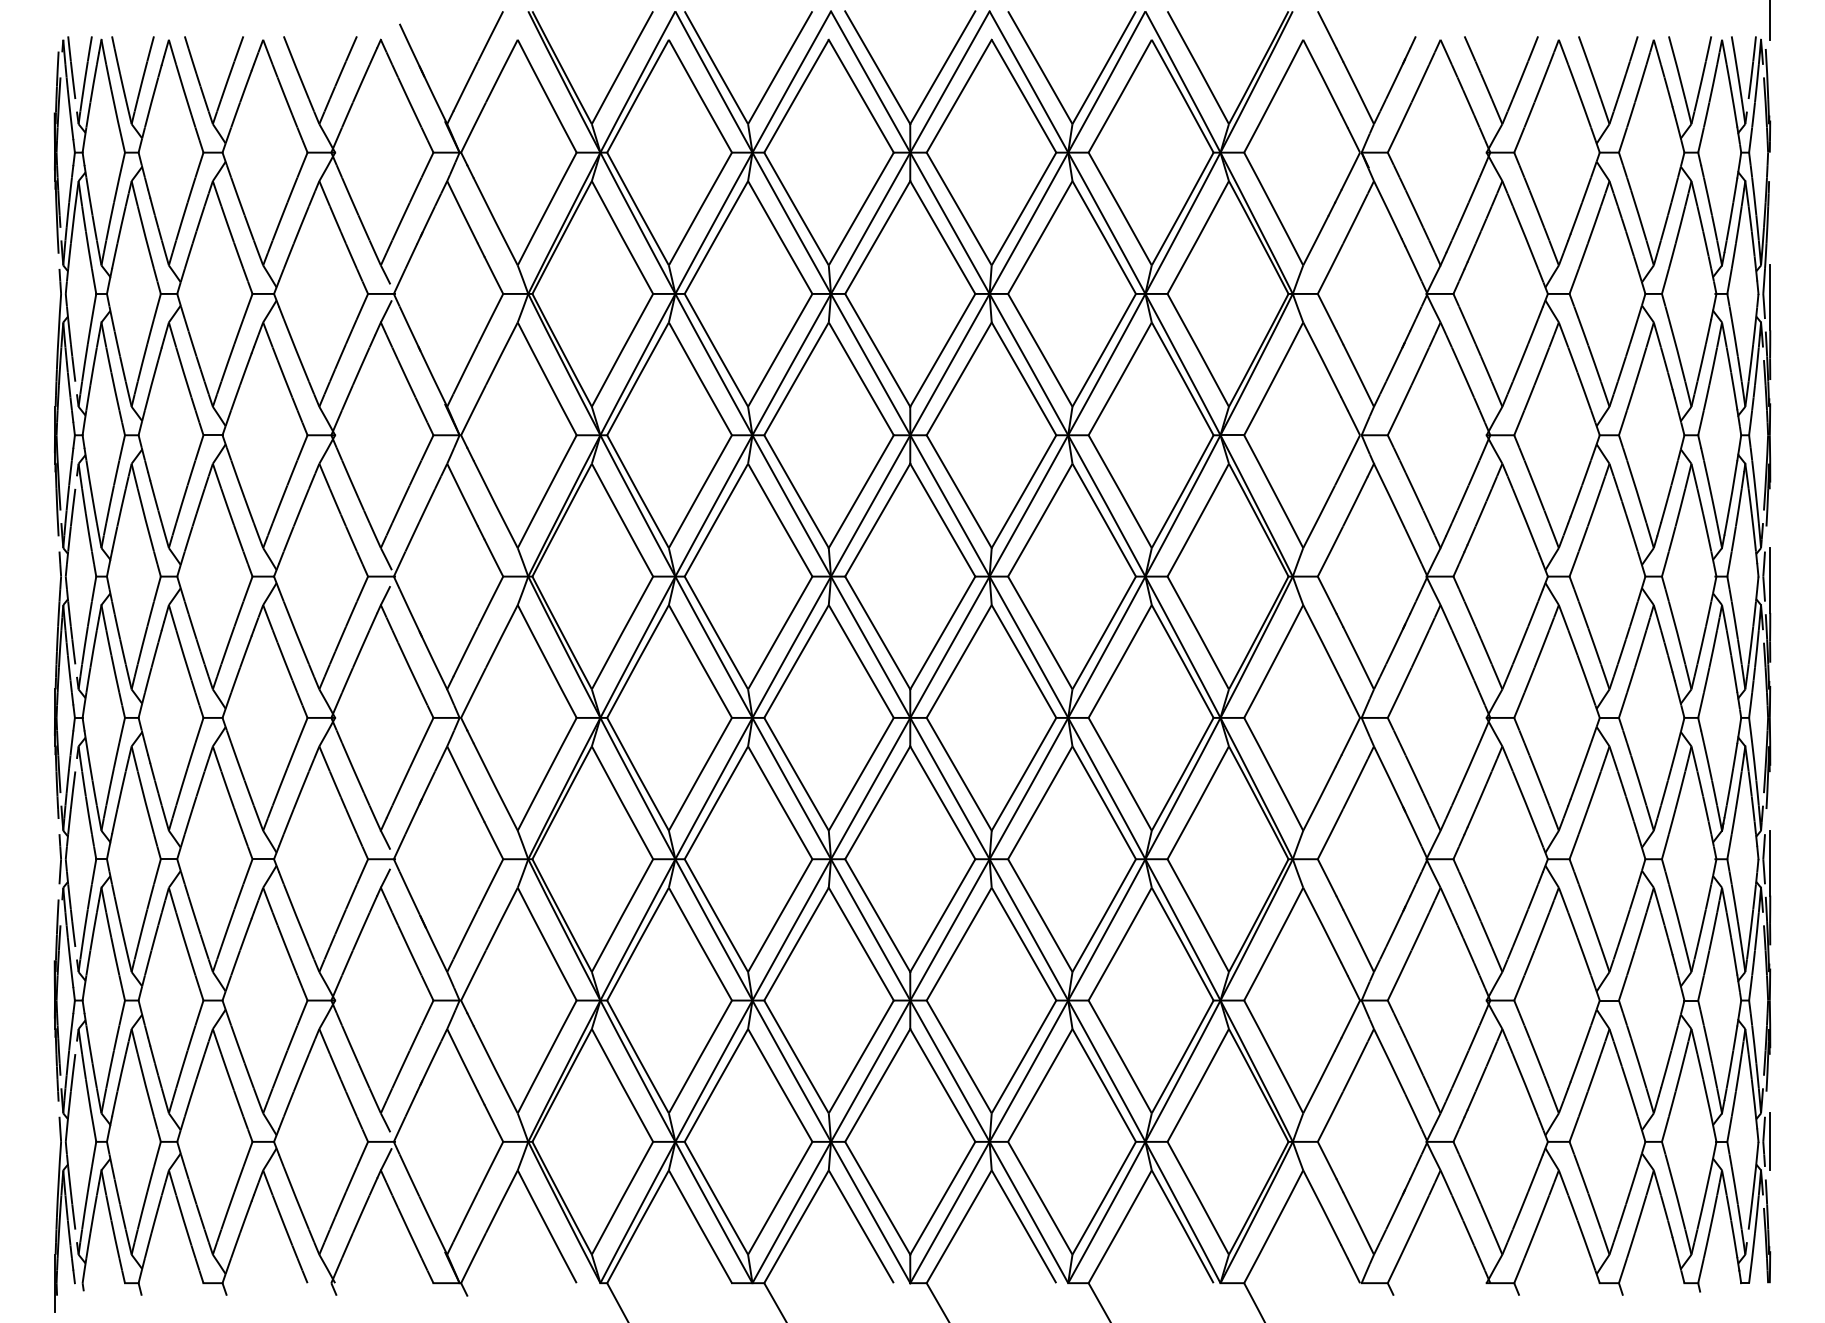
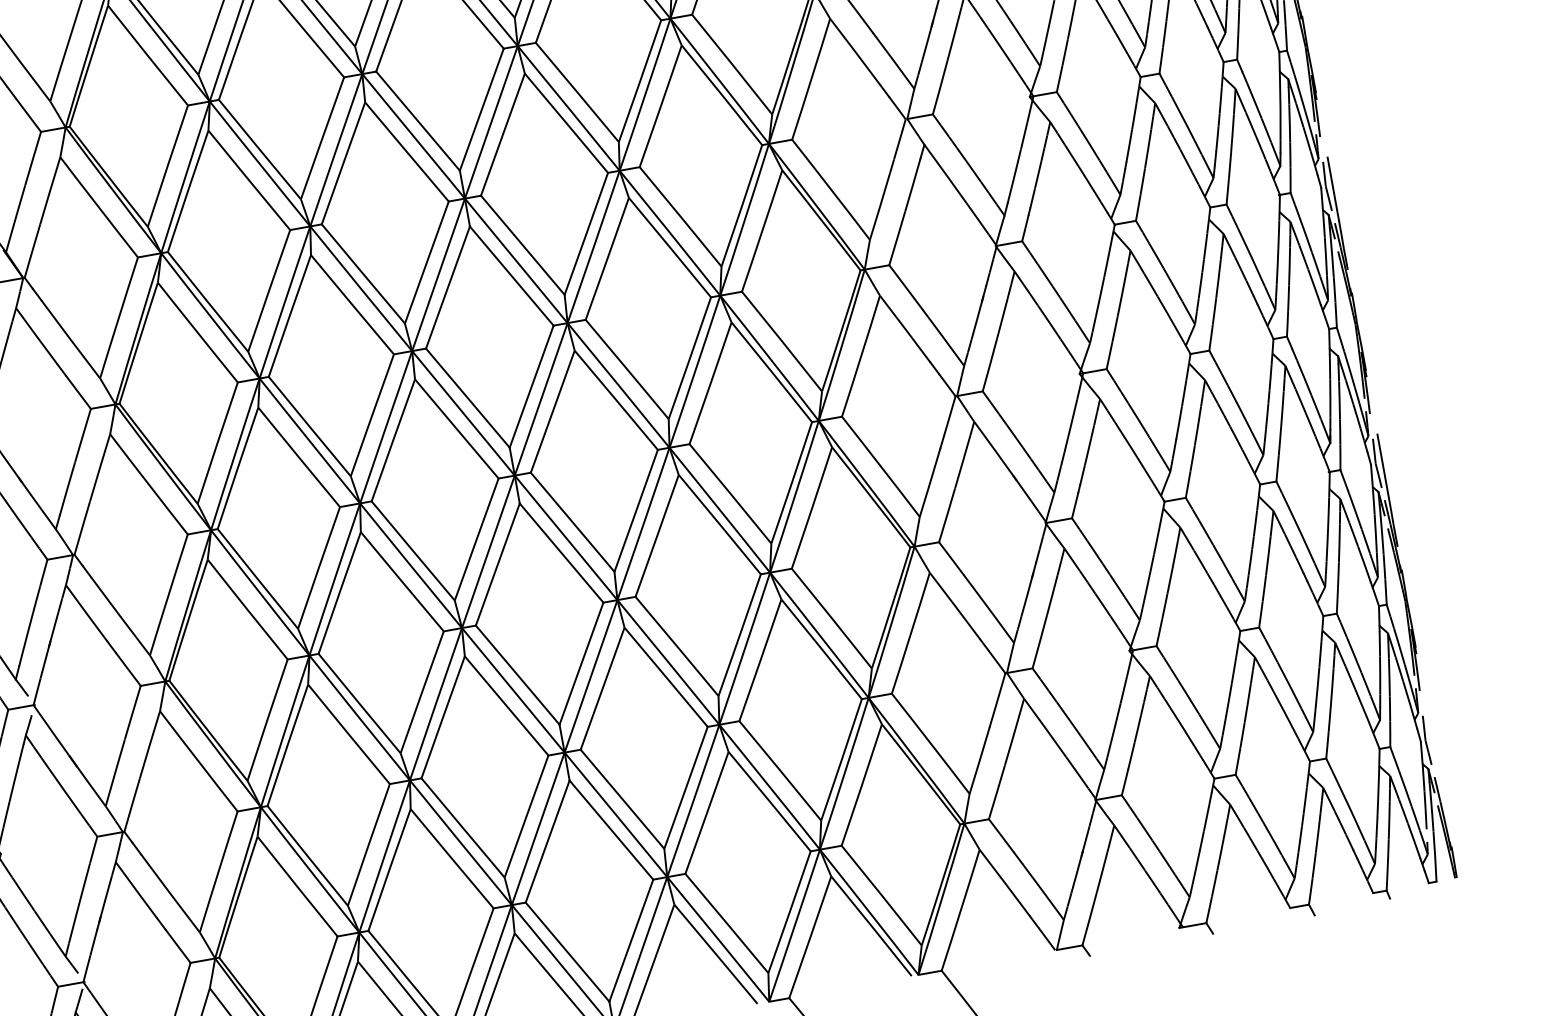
line: (1770, 1141) -> (1432, 739), removed

